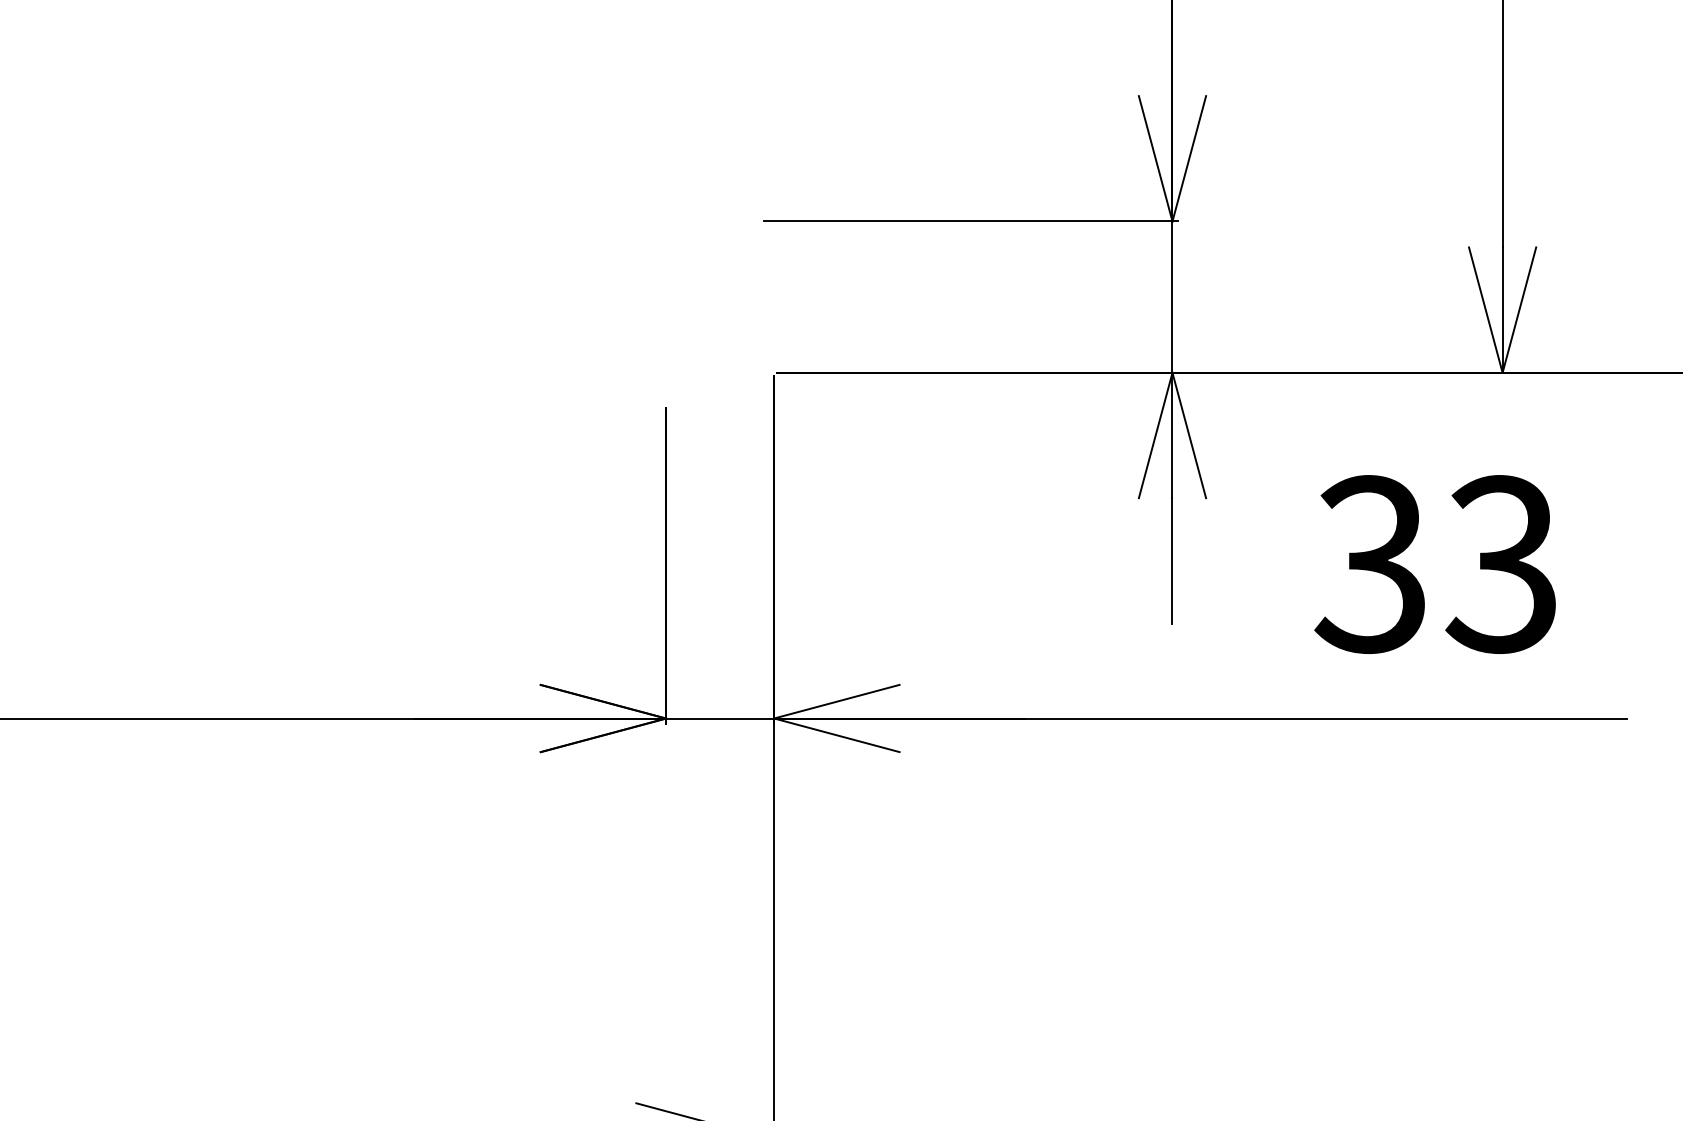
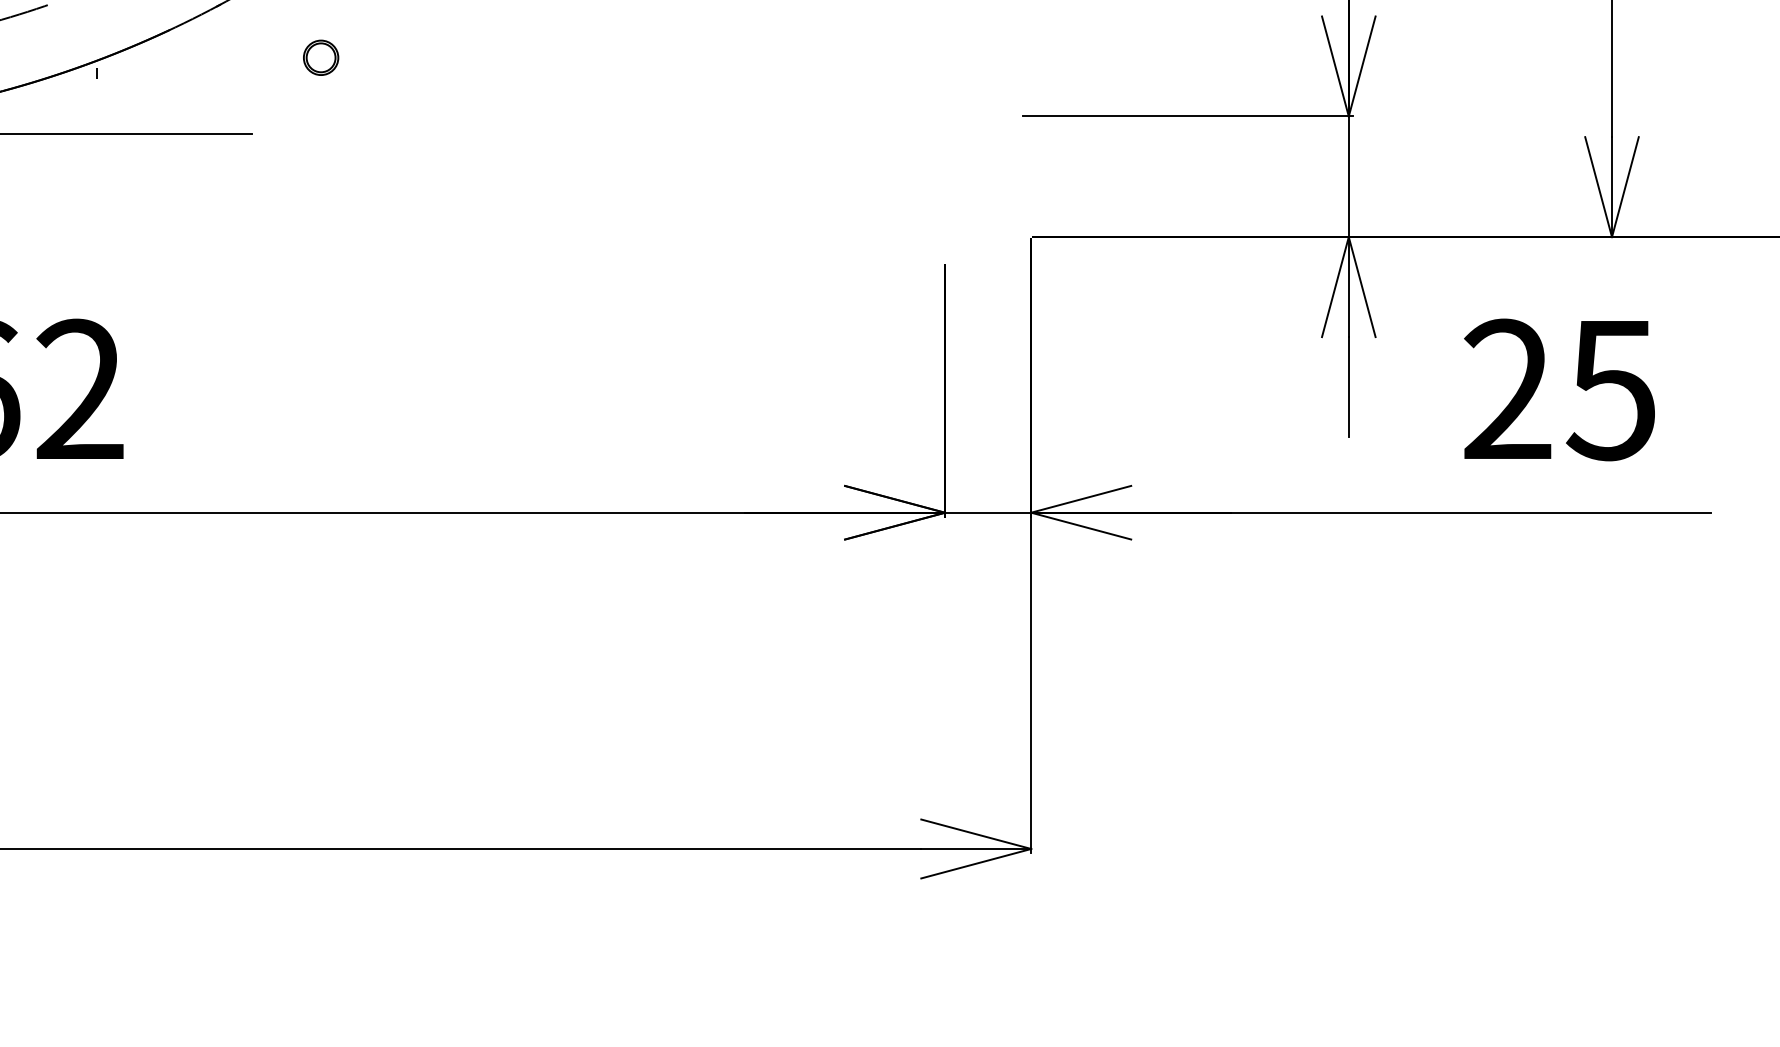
text: (1434, 563) -> (1557, 389), 33 -> 25

